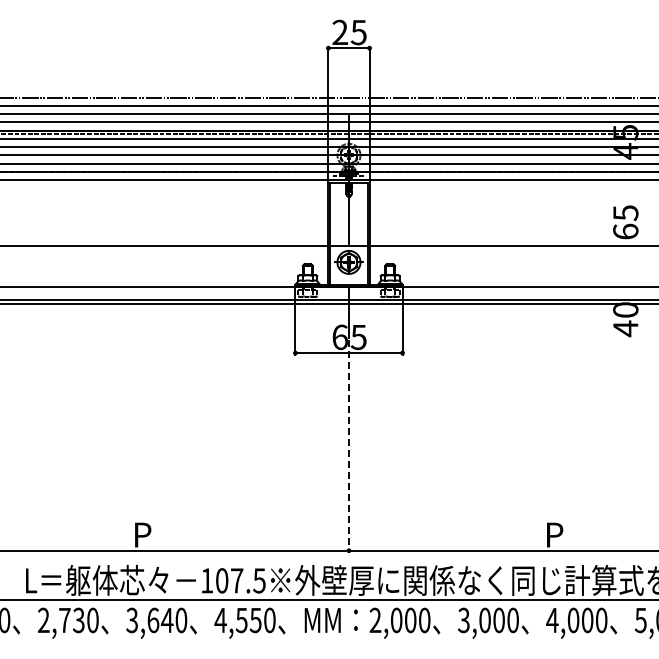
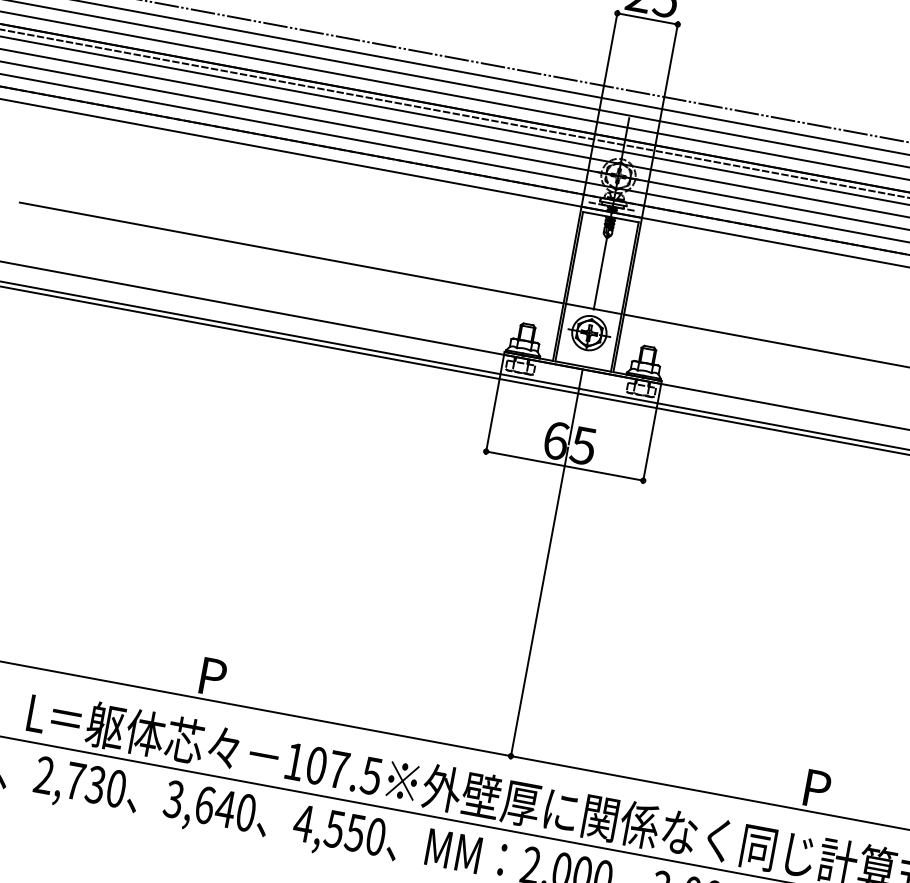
line: (349, 446) -> (540, 603), dashed -> solid

